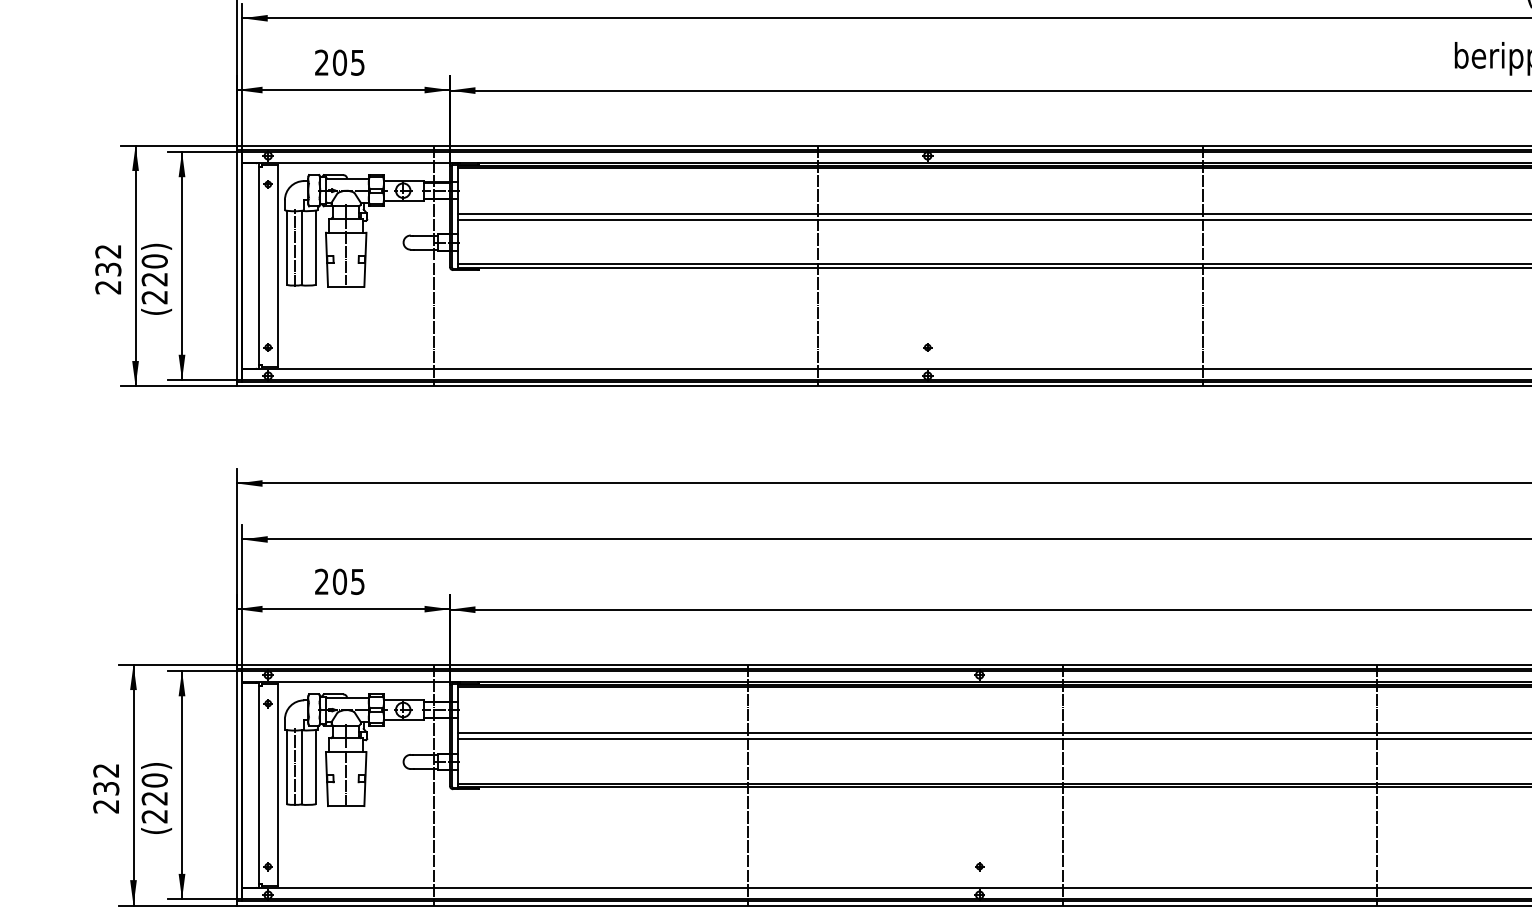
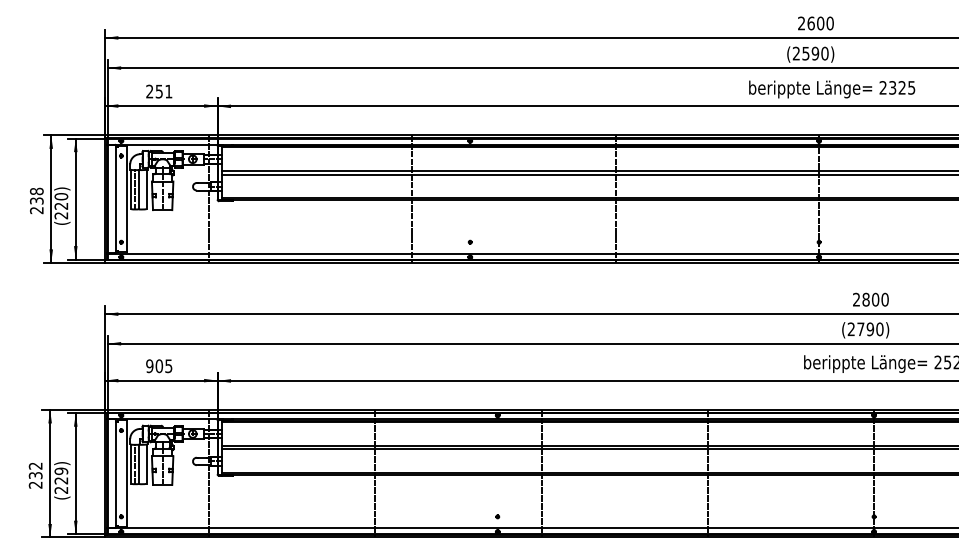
text: (347, 62) -> (163, 91), 205 -> 251
text: (107, 251) -> (36, 191), 232 -> 238
text: (321, 582) -> (149, 366), 205 -> 905
text: (154, 778) -> (61, 470), 220 -> 229

